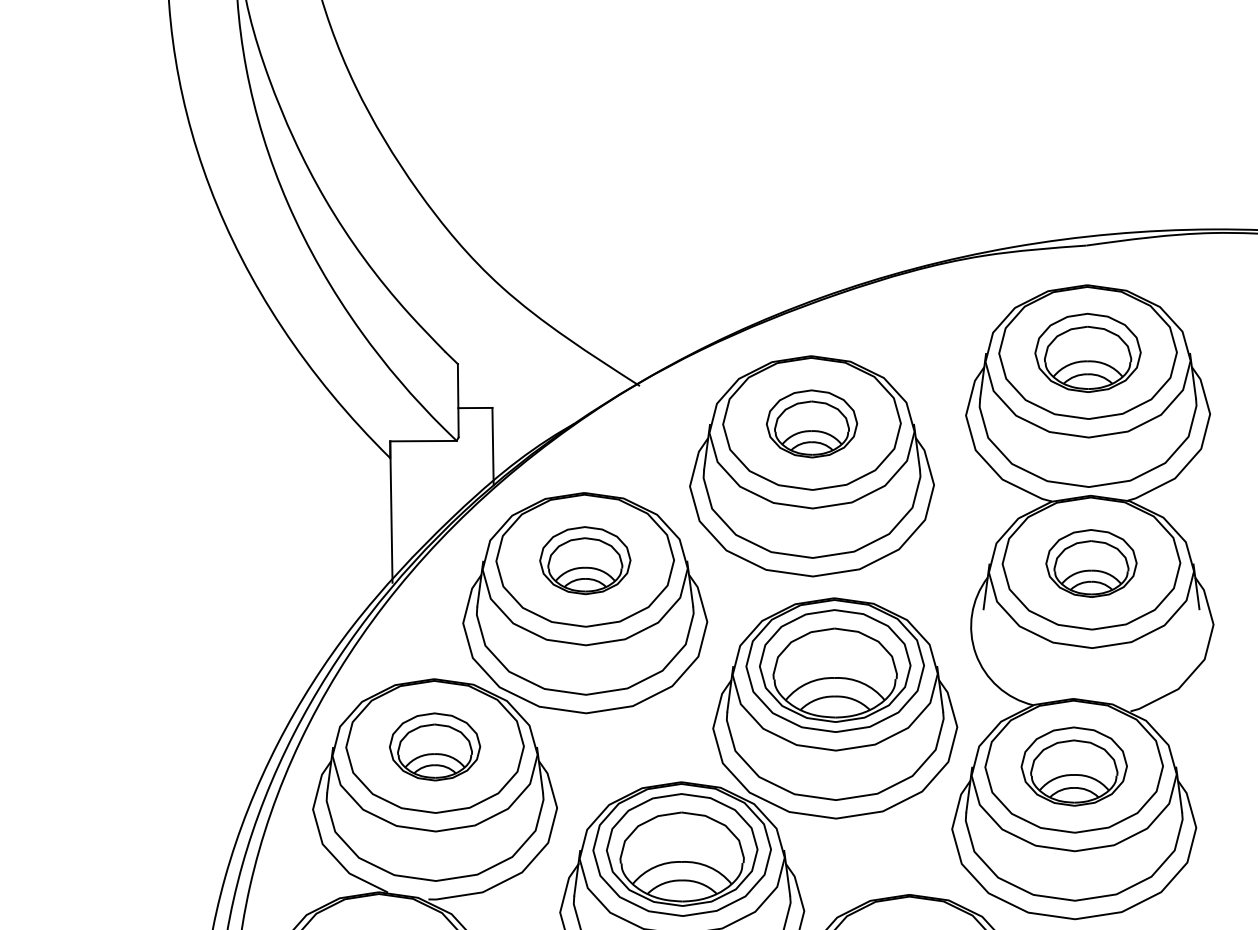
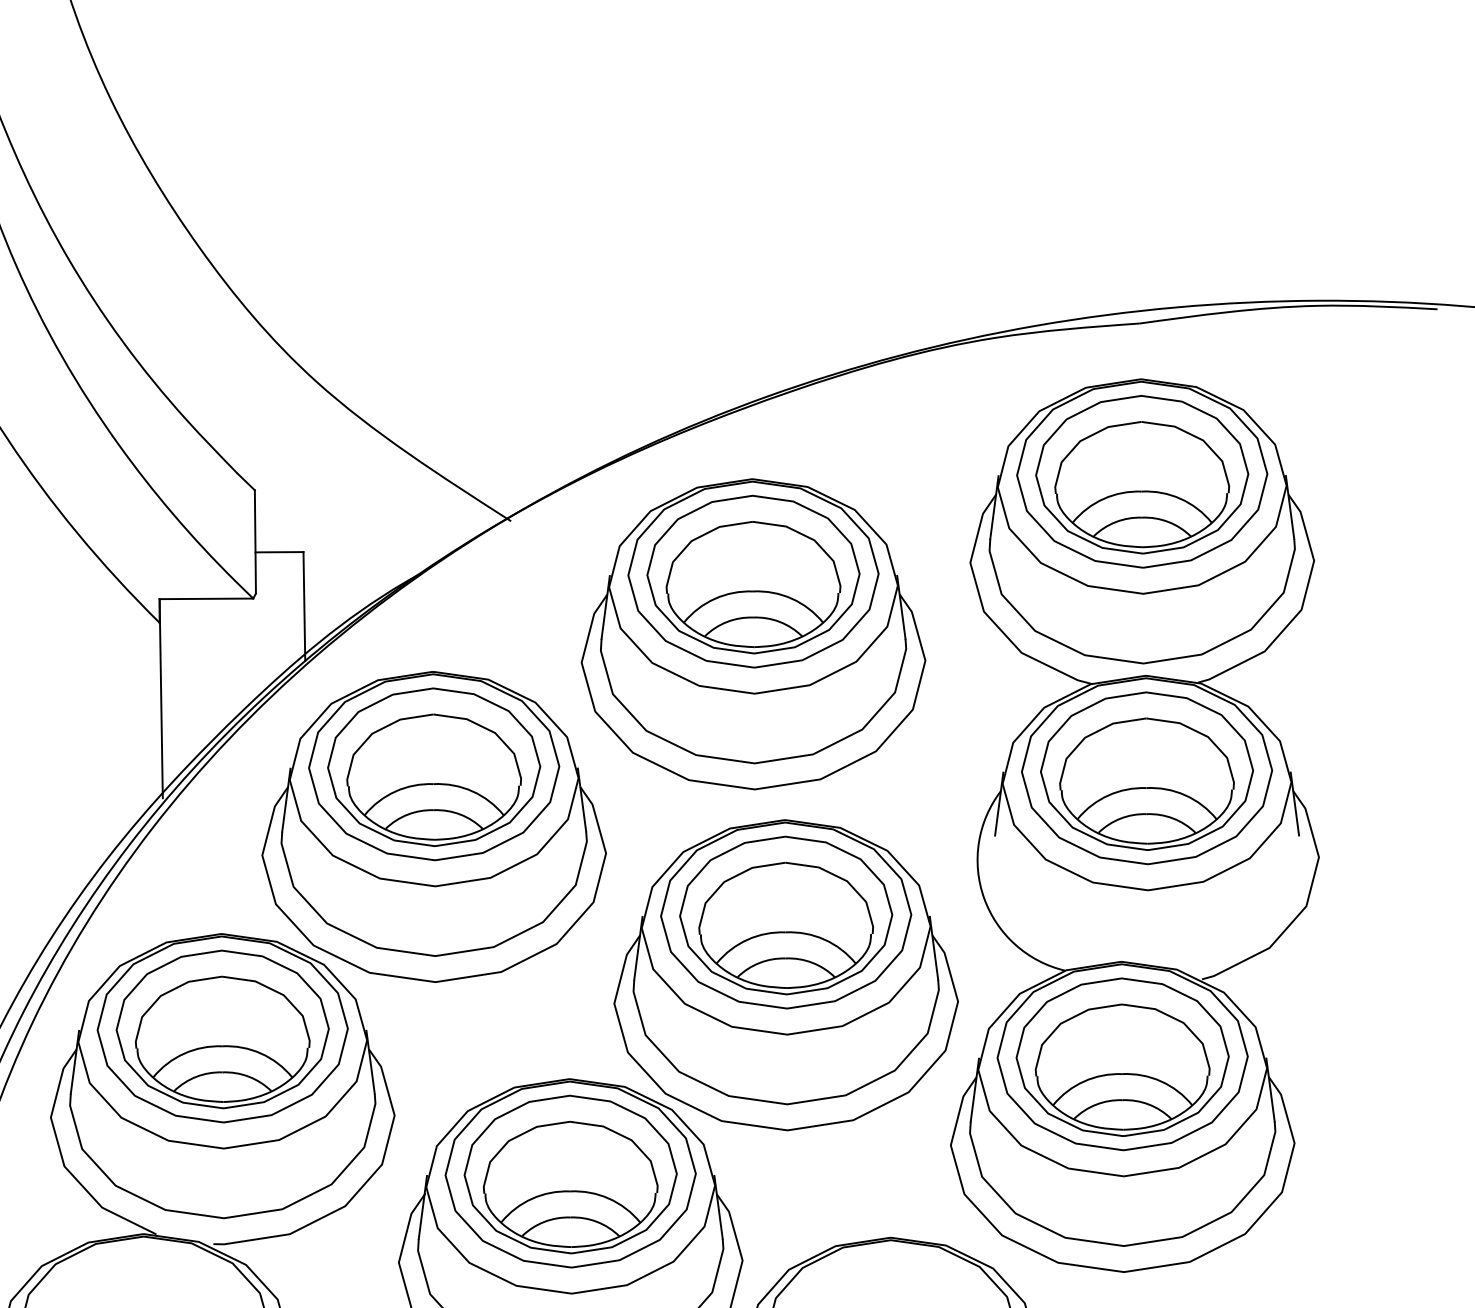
part: (1087, 352) -> (1141, 474), size x1.43
part: (811, 423) -> (752, 574), size x1.67
part: (585, 560) -> (434, 766), size x1.67
part: (1091, 563) -> (1147, 771), size x1.67
part: (434, 746) -> (221, 1028), size x1.67
part: (1074, 766) -> (1123, 1056), size x1.43

